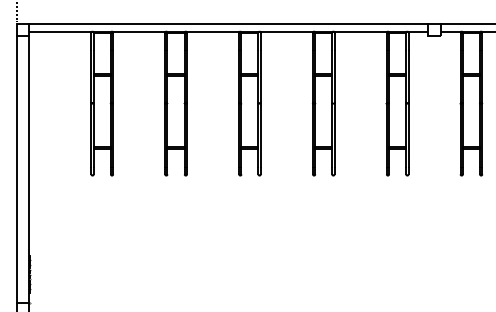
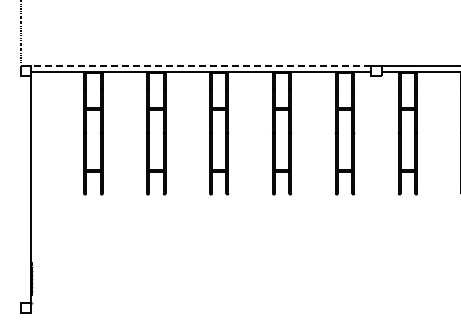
line: (229, 24) -> (201, 65), solid -> dashed
line: (17, 169) -> (21, 189), removed

